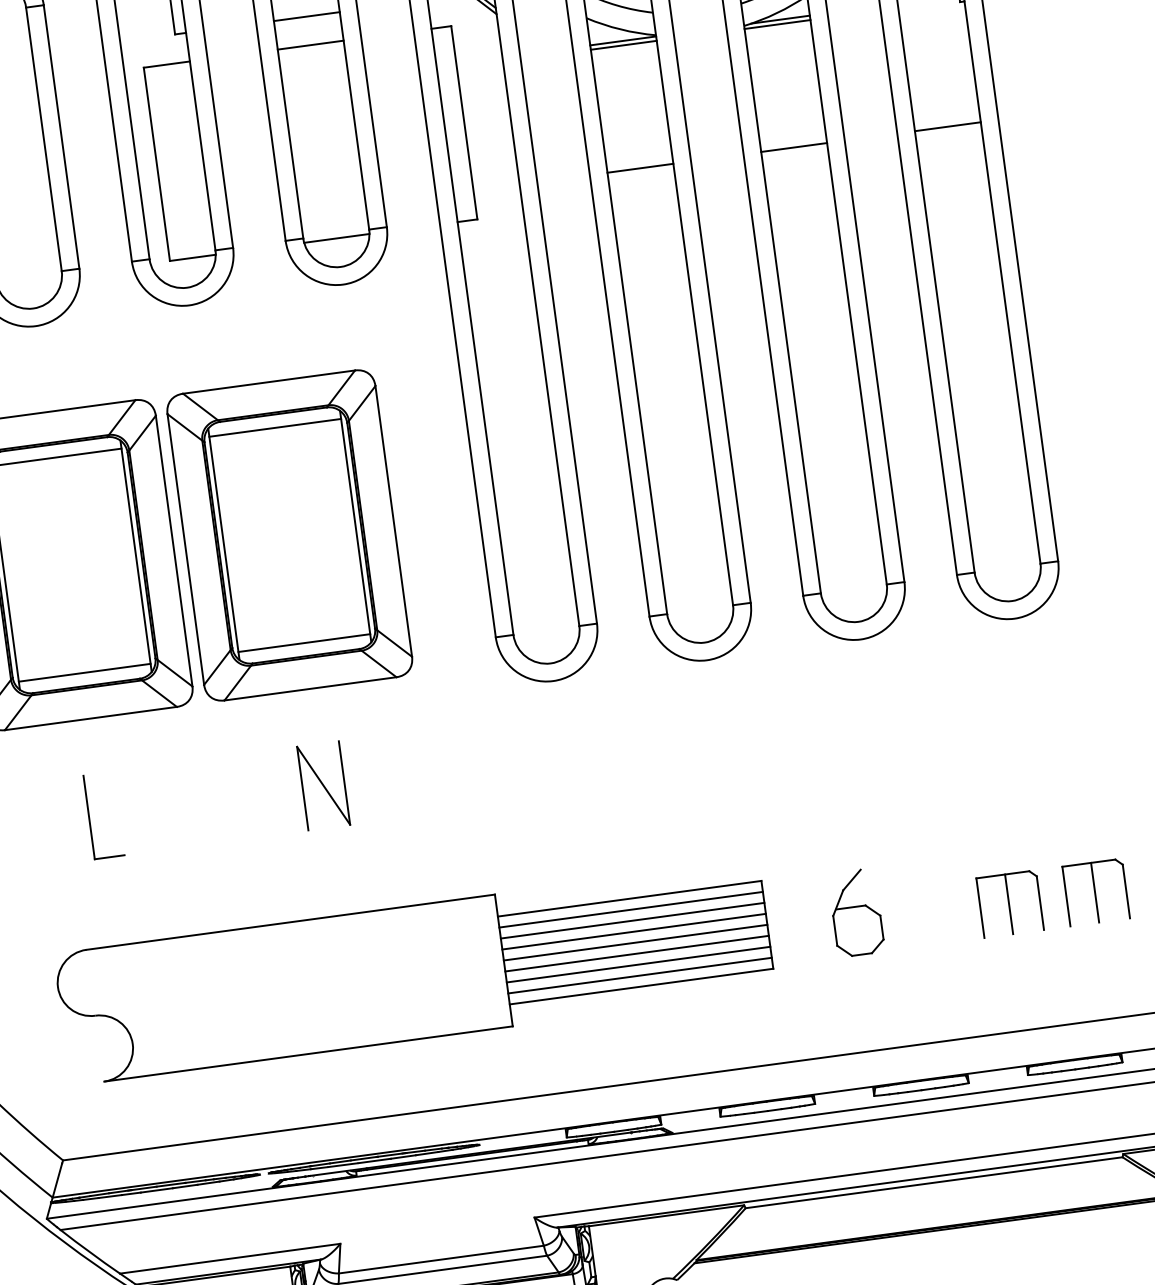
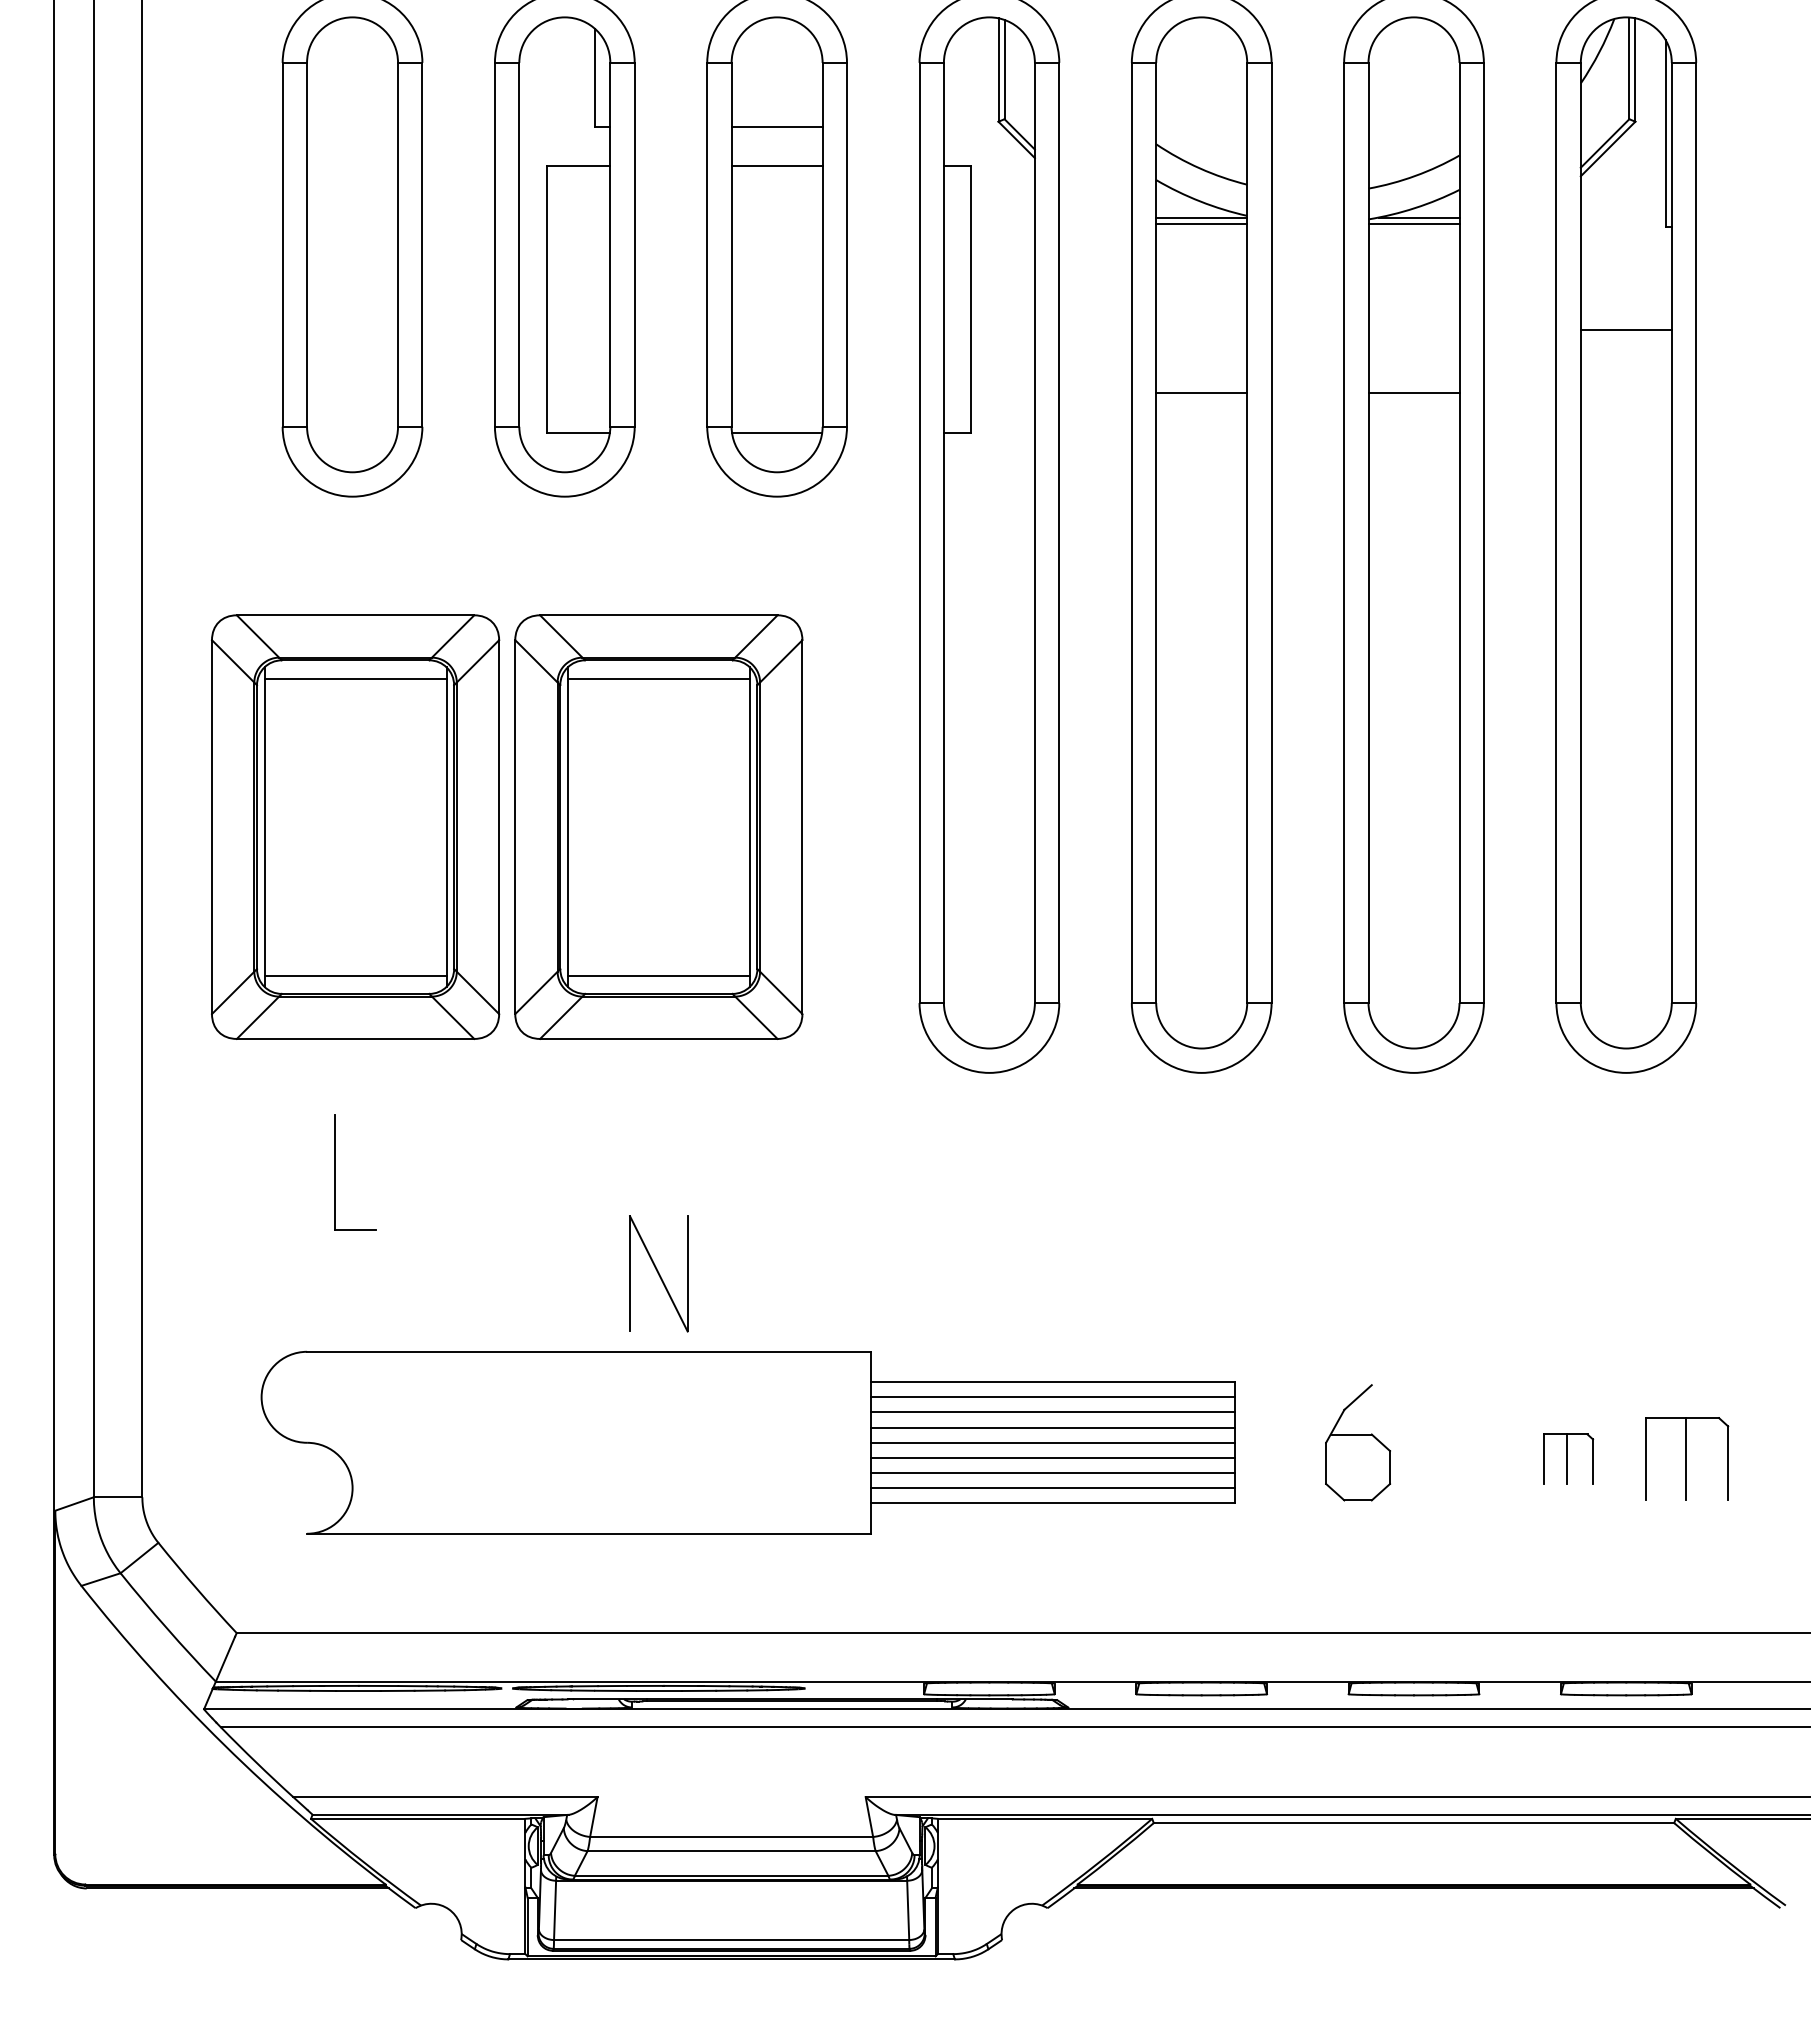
line: (947, 126) -> (1625, 330), moved
part: (323, 785) -> (658, 1273), moved
part: (1010, 903) -> (1568, 1458), size x0.6

